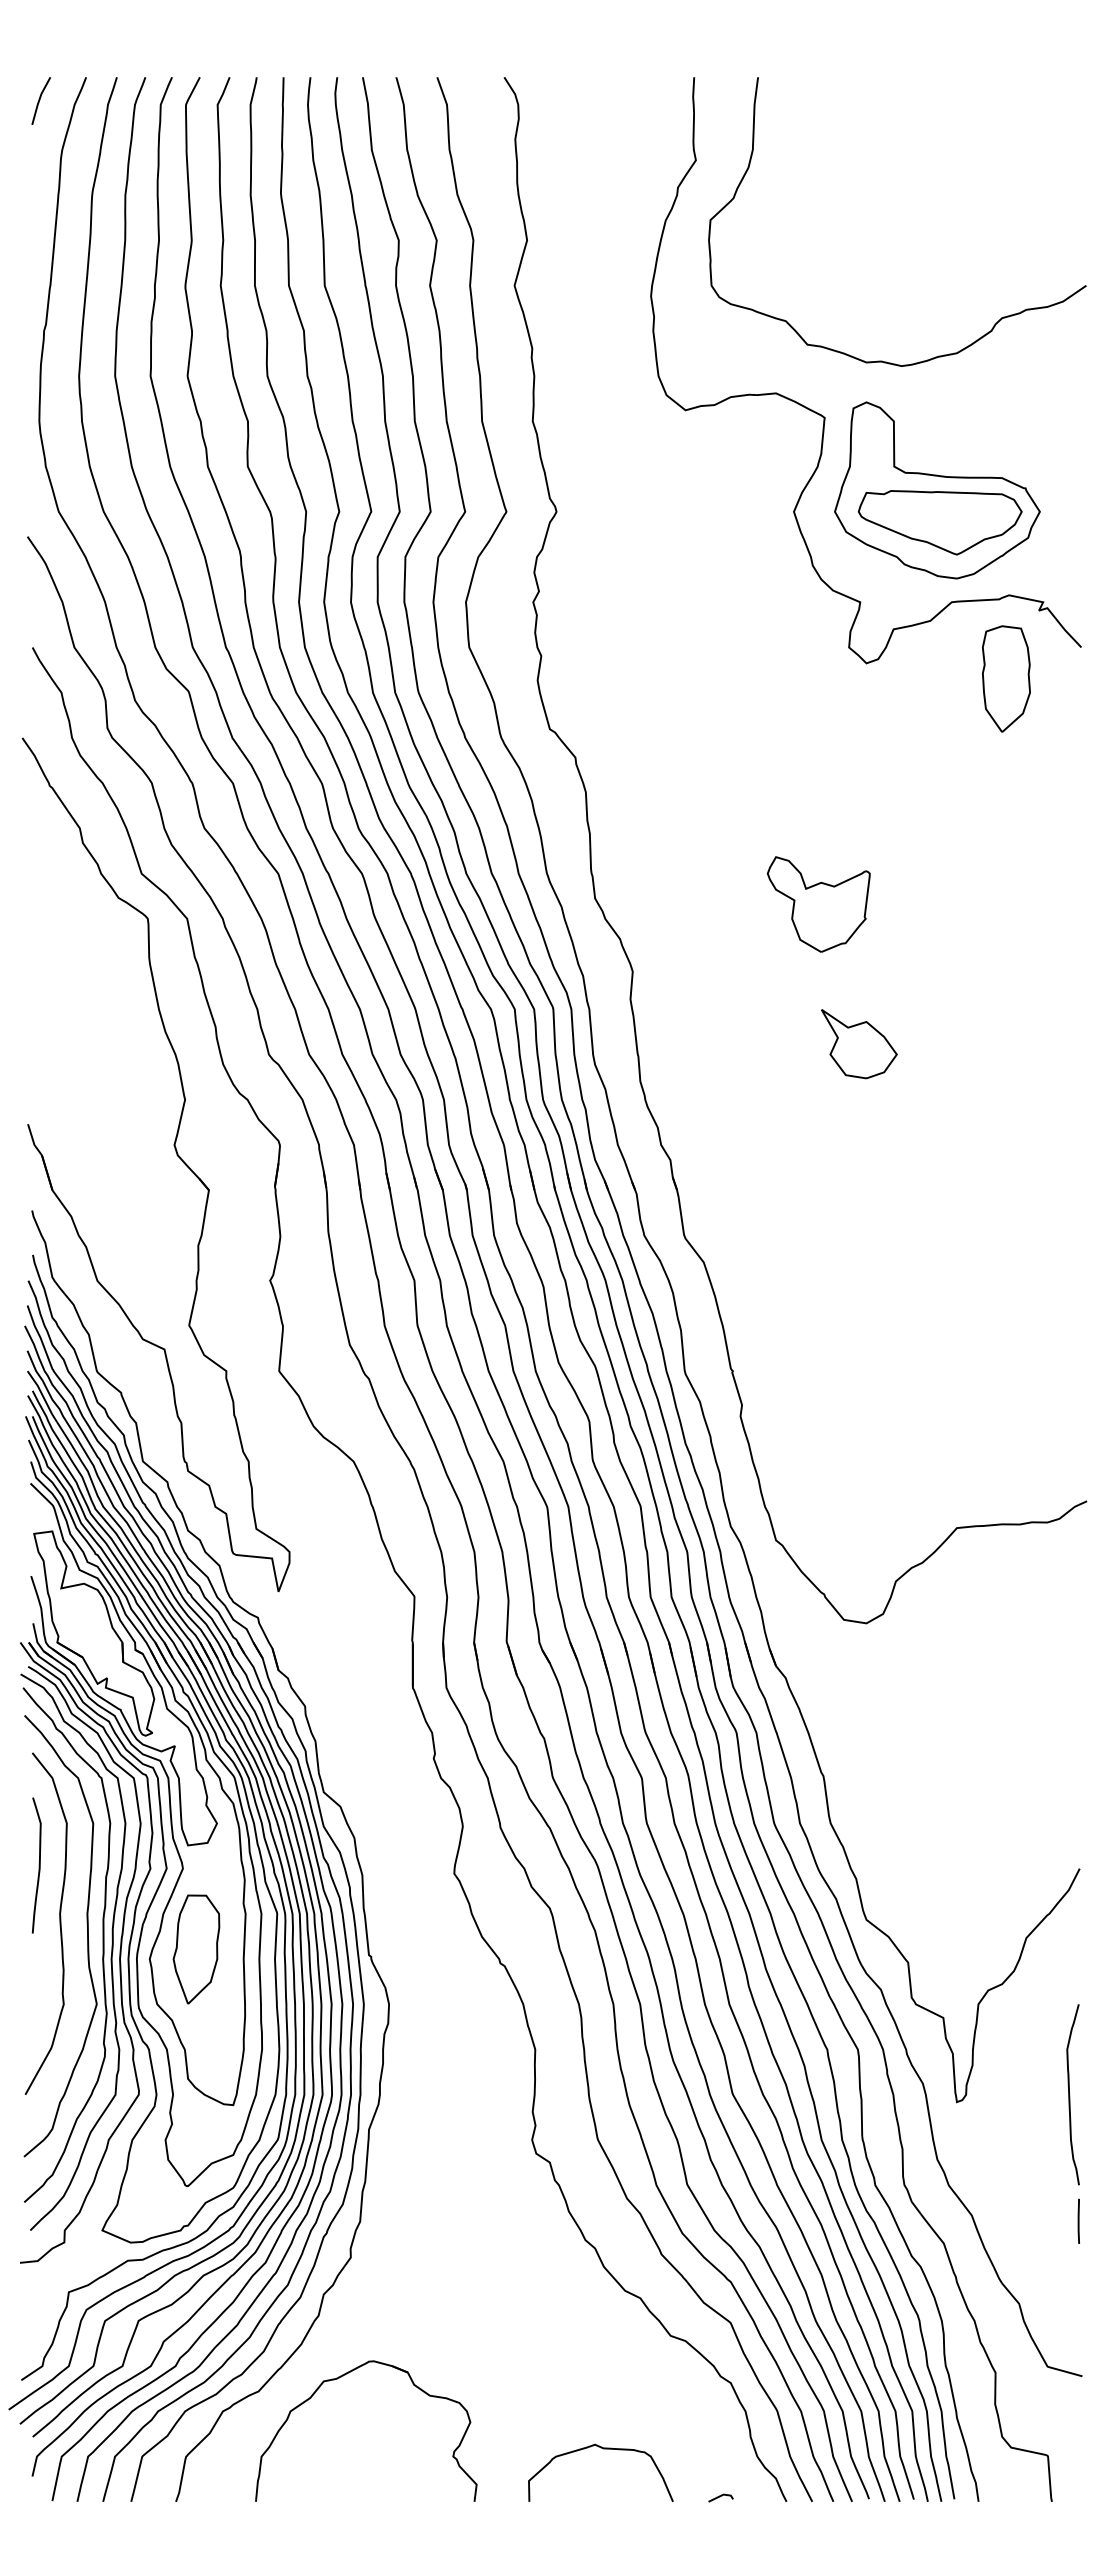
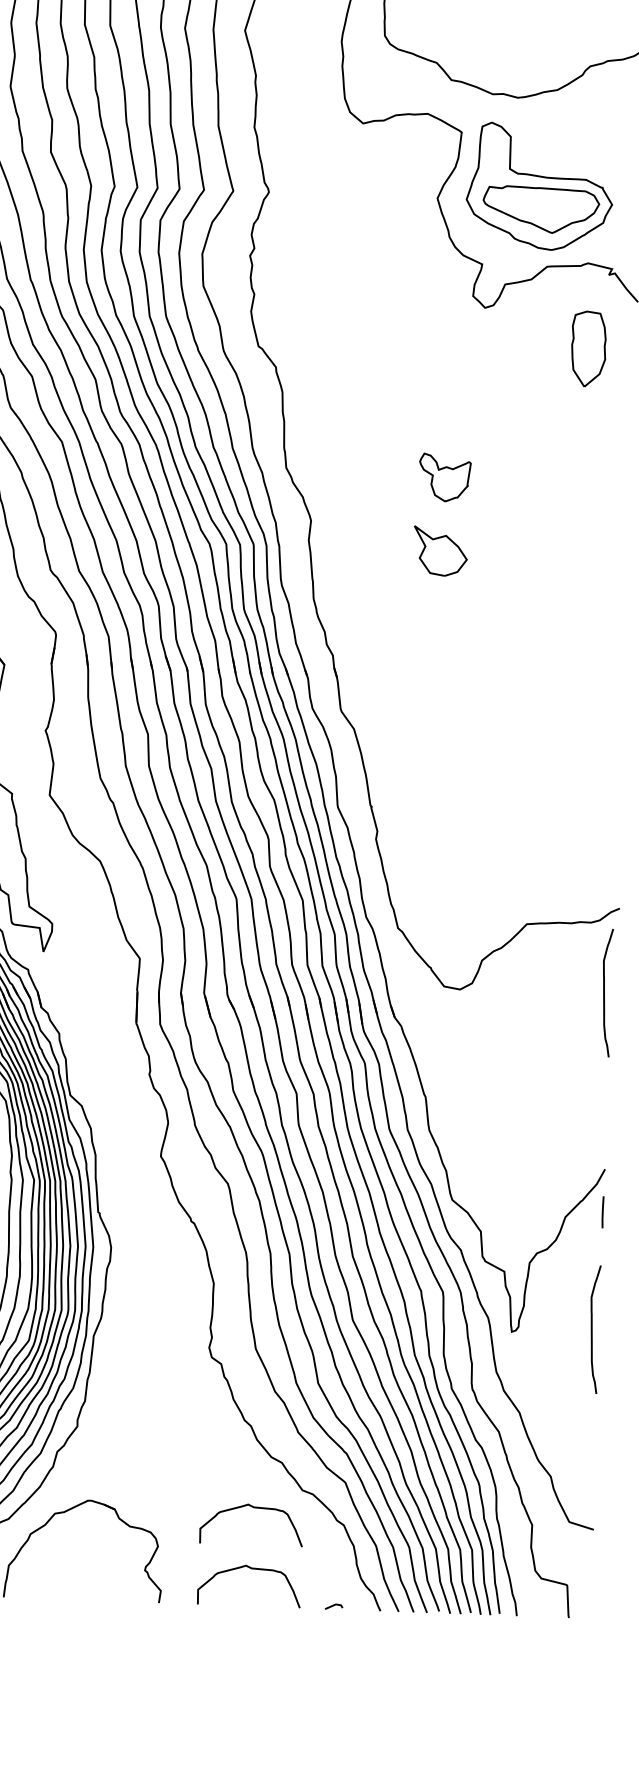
part: (1006, 678) -> (588, 348), moved
part: (818, 904) -> (444, 477), size x0.7
part: (859, 1044) -> (440, 551), moved
curve: (1070, 1620) -> (605, 992), added
line: (1078, 2220) -> (602, 1211), moved
curve: (603, 2363) -> (254, 1508), added

